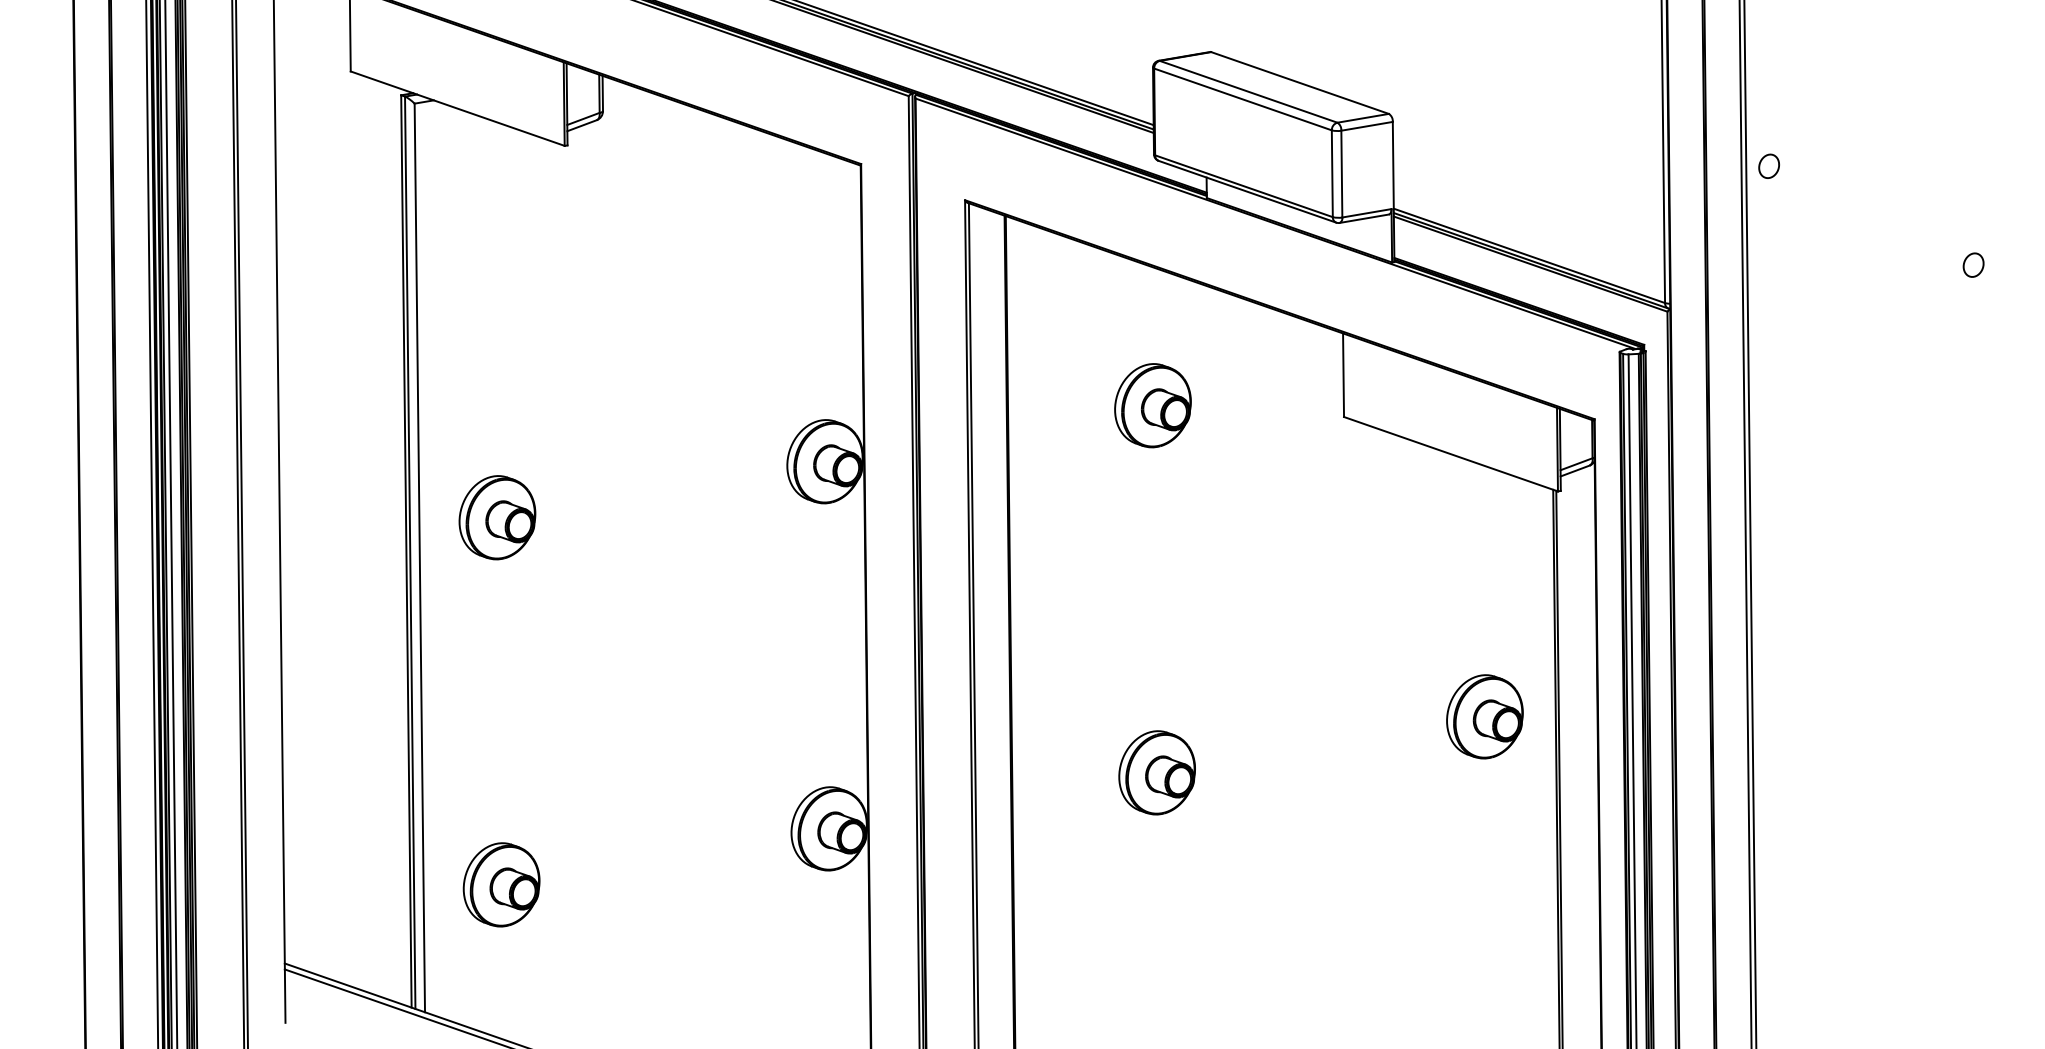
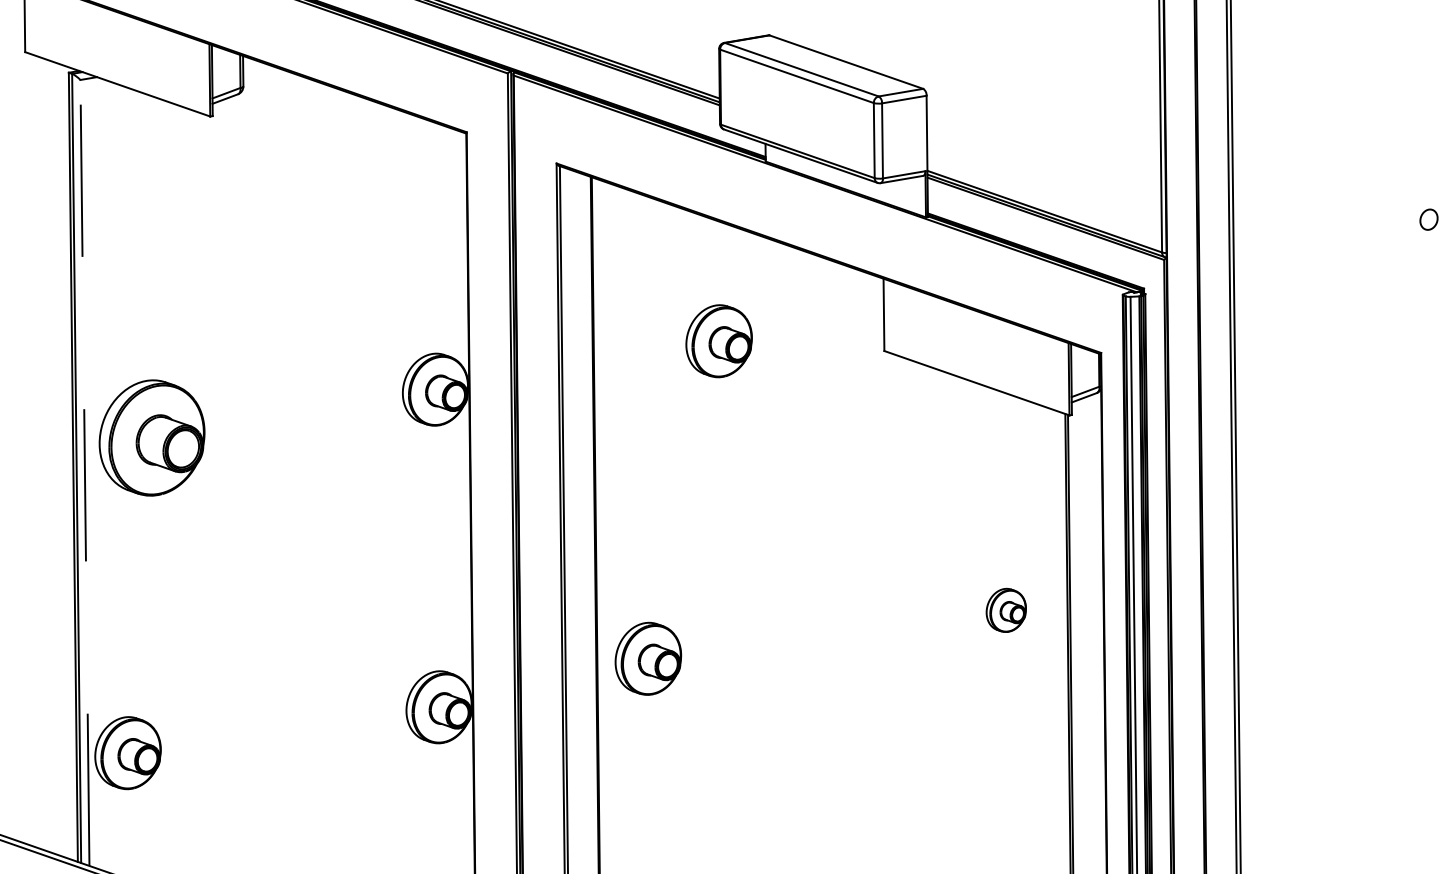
part: (1768, 165) -> (1251, 133), removed
part: (497, 517) -> (152, 437), size x1.6
line: (419, 557) -> (84, 472), solid -> dashed
part: (1484, 716) -> (1005, 610), size x0.6
part: (1156, 772) -> (647, 658), moved
part: (501, 884) -> (127, 752), moved

